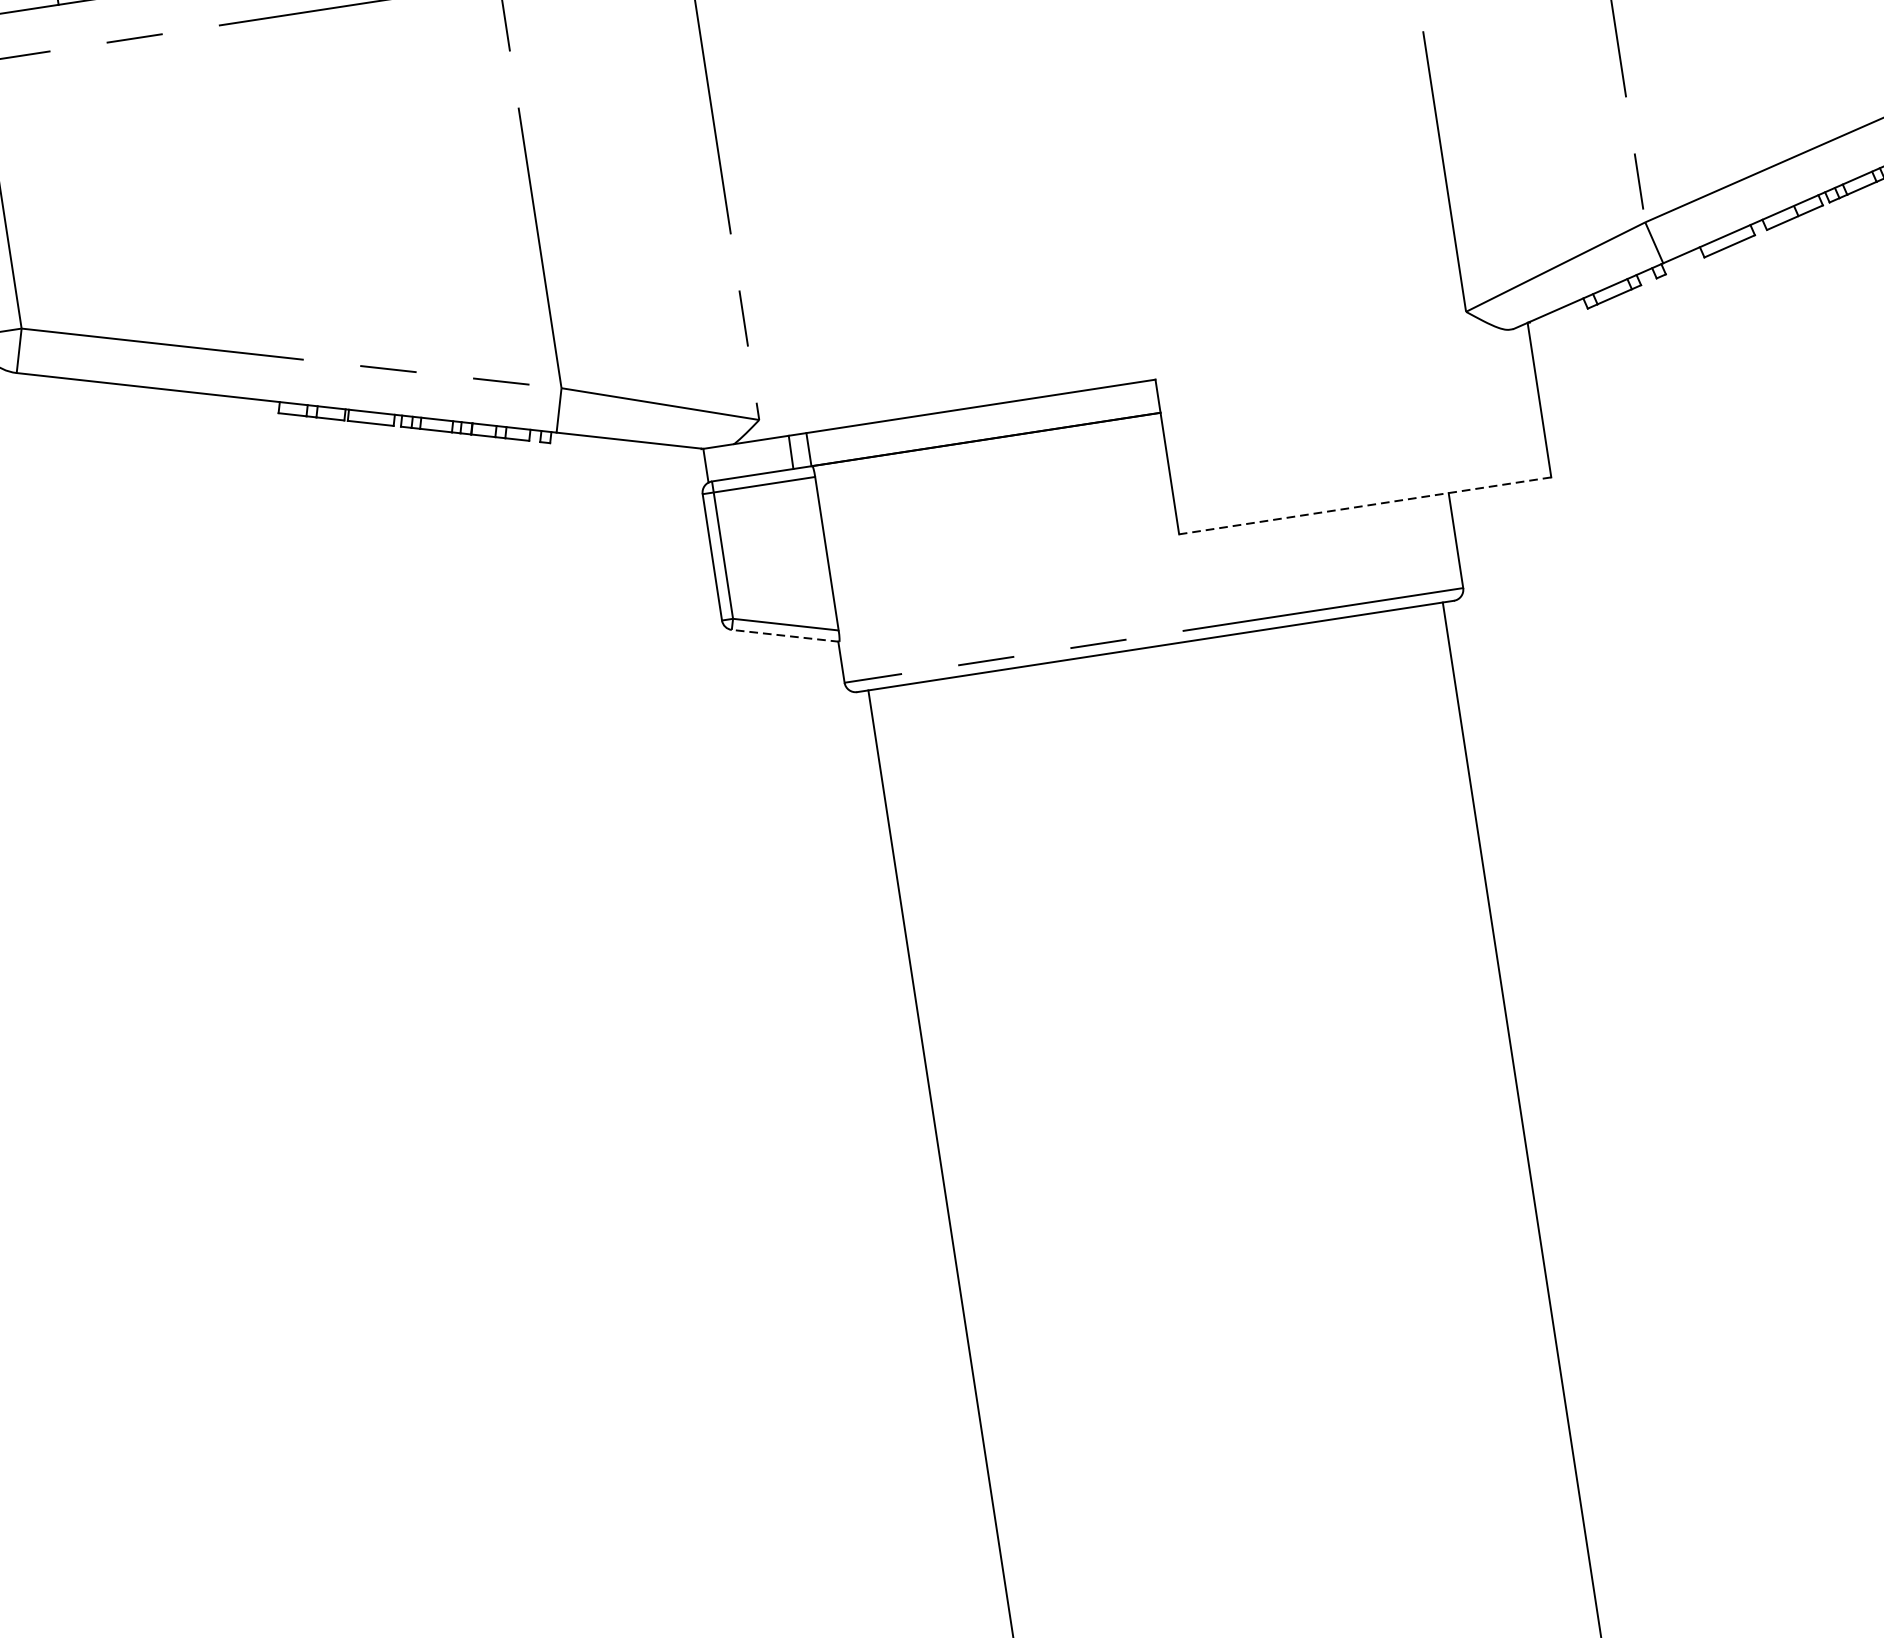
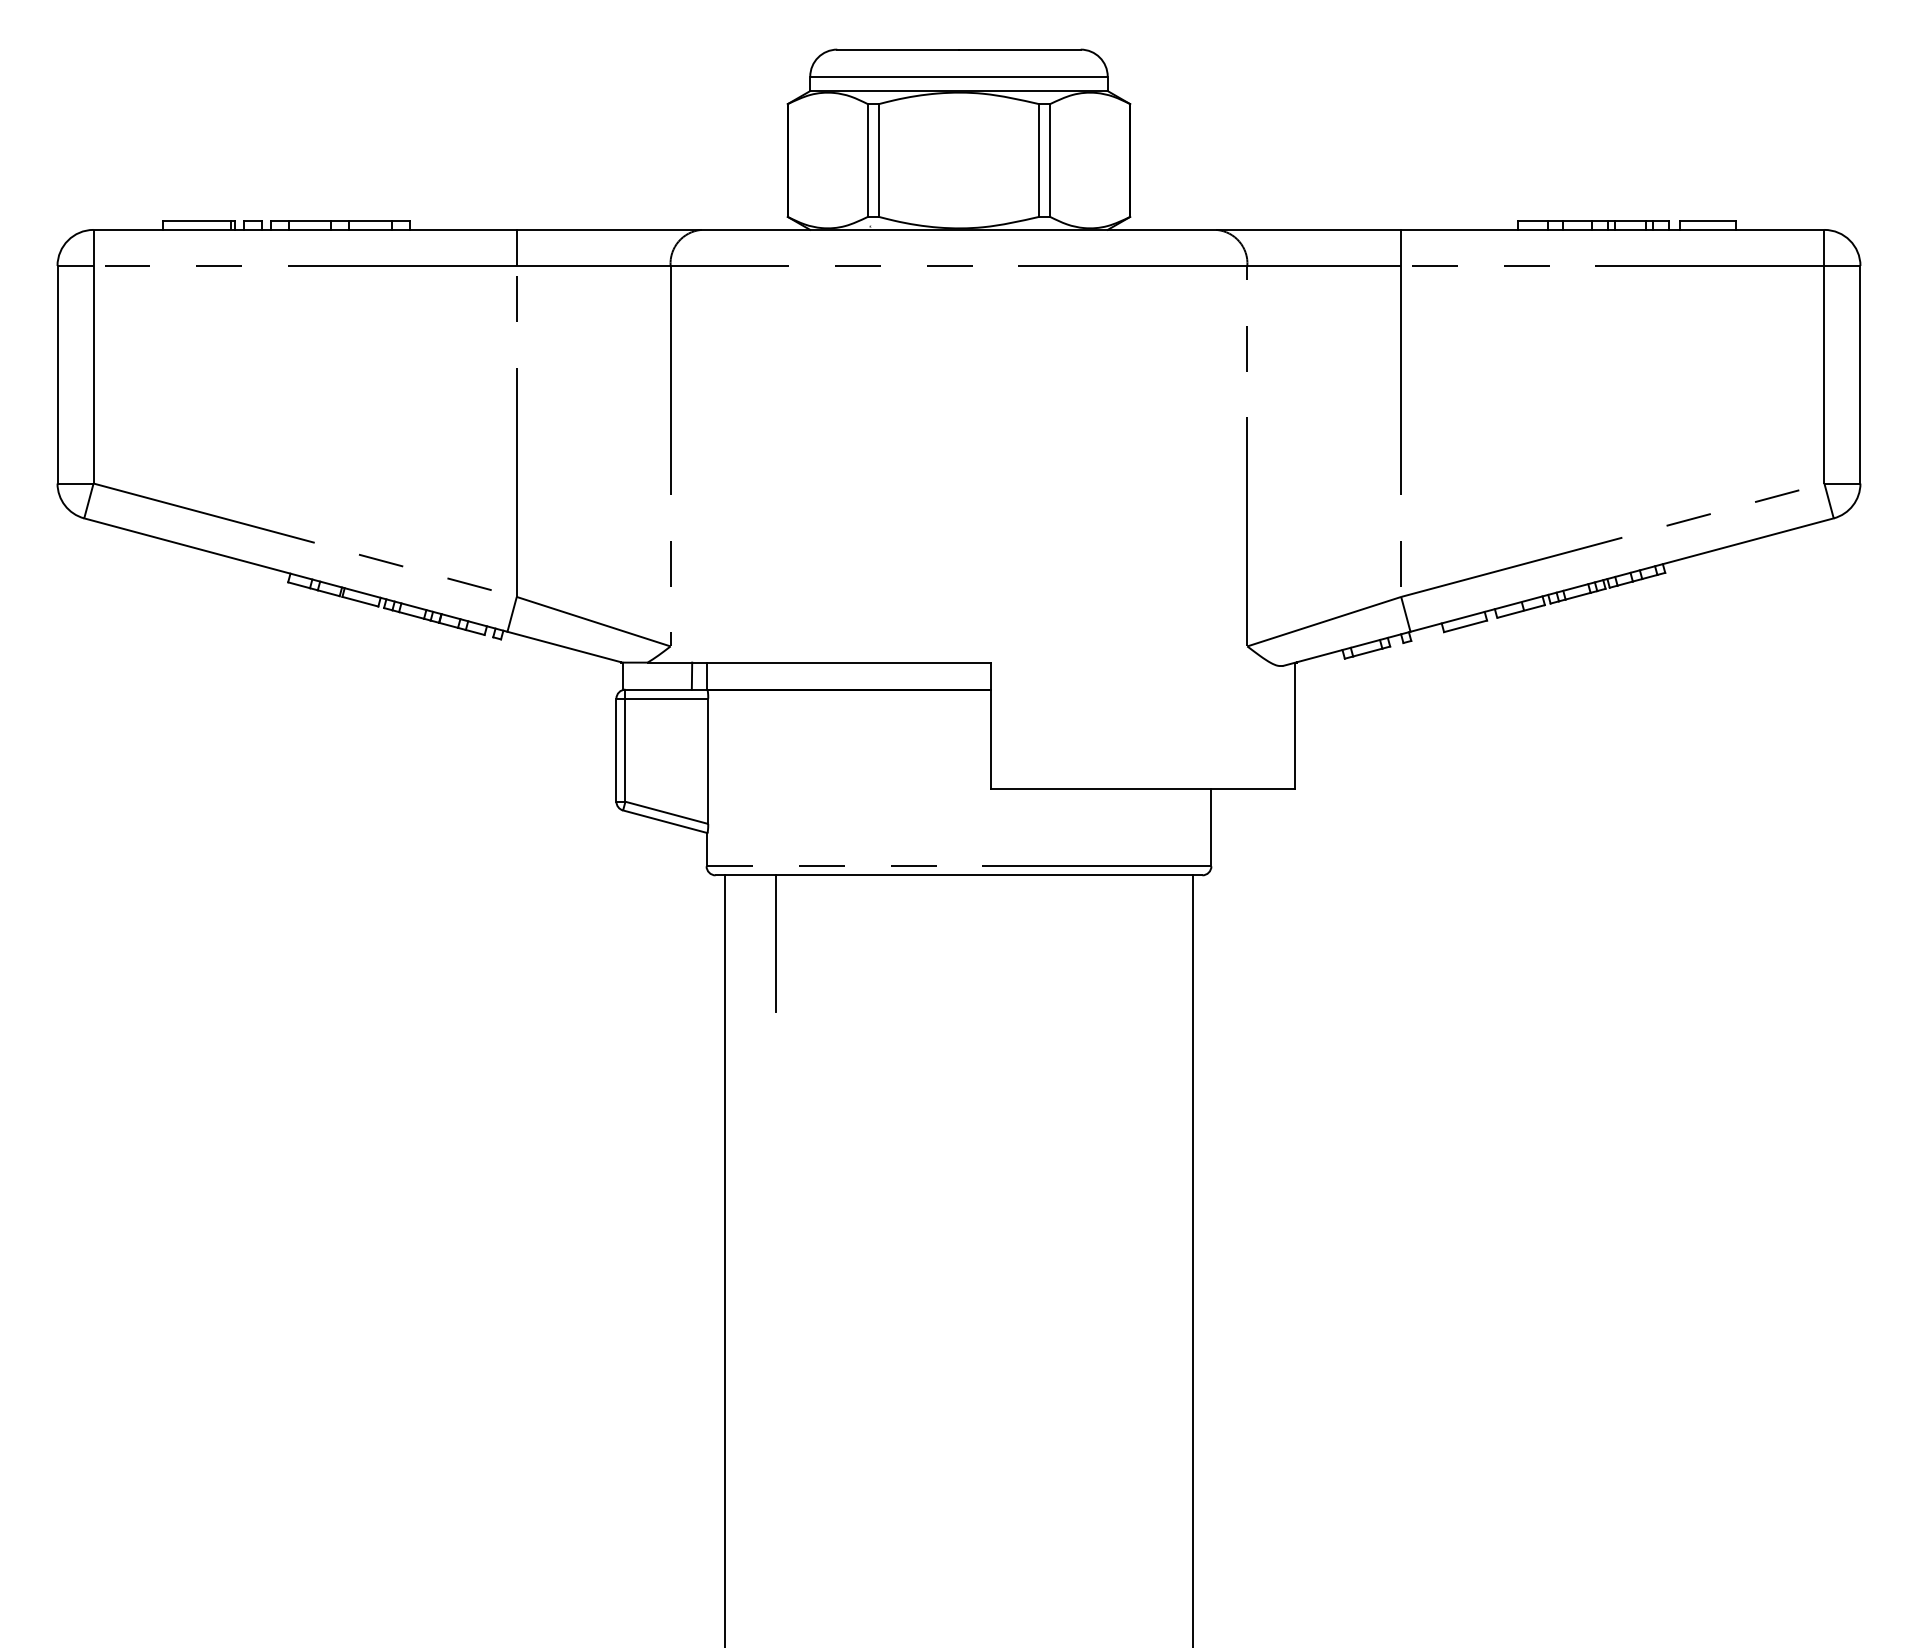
line: (1365, 505) -> (1143, 788), dashed -> solid
line: (785, 635) -> (665, 821), dashed -> solid
line: (944, 764) -> (776, 943), added

